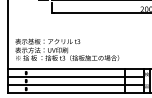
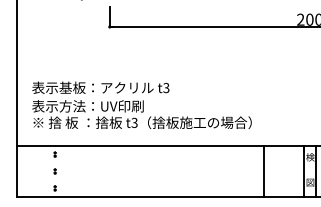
line: (76, 77) -> (161, 163), removed
line: (76, 85) -> (161, 180), removed

